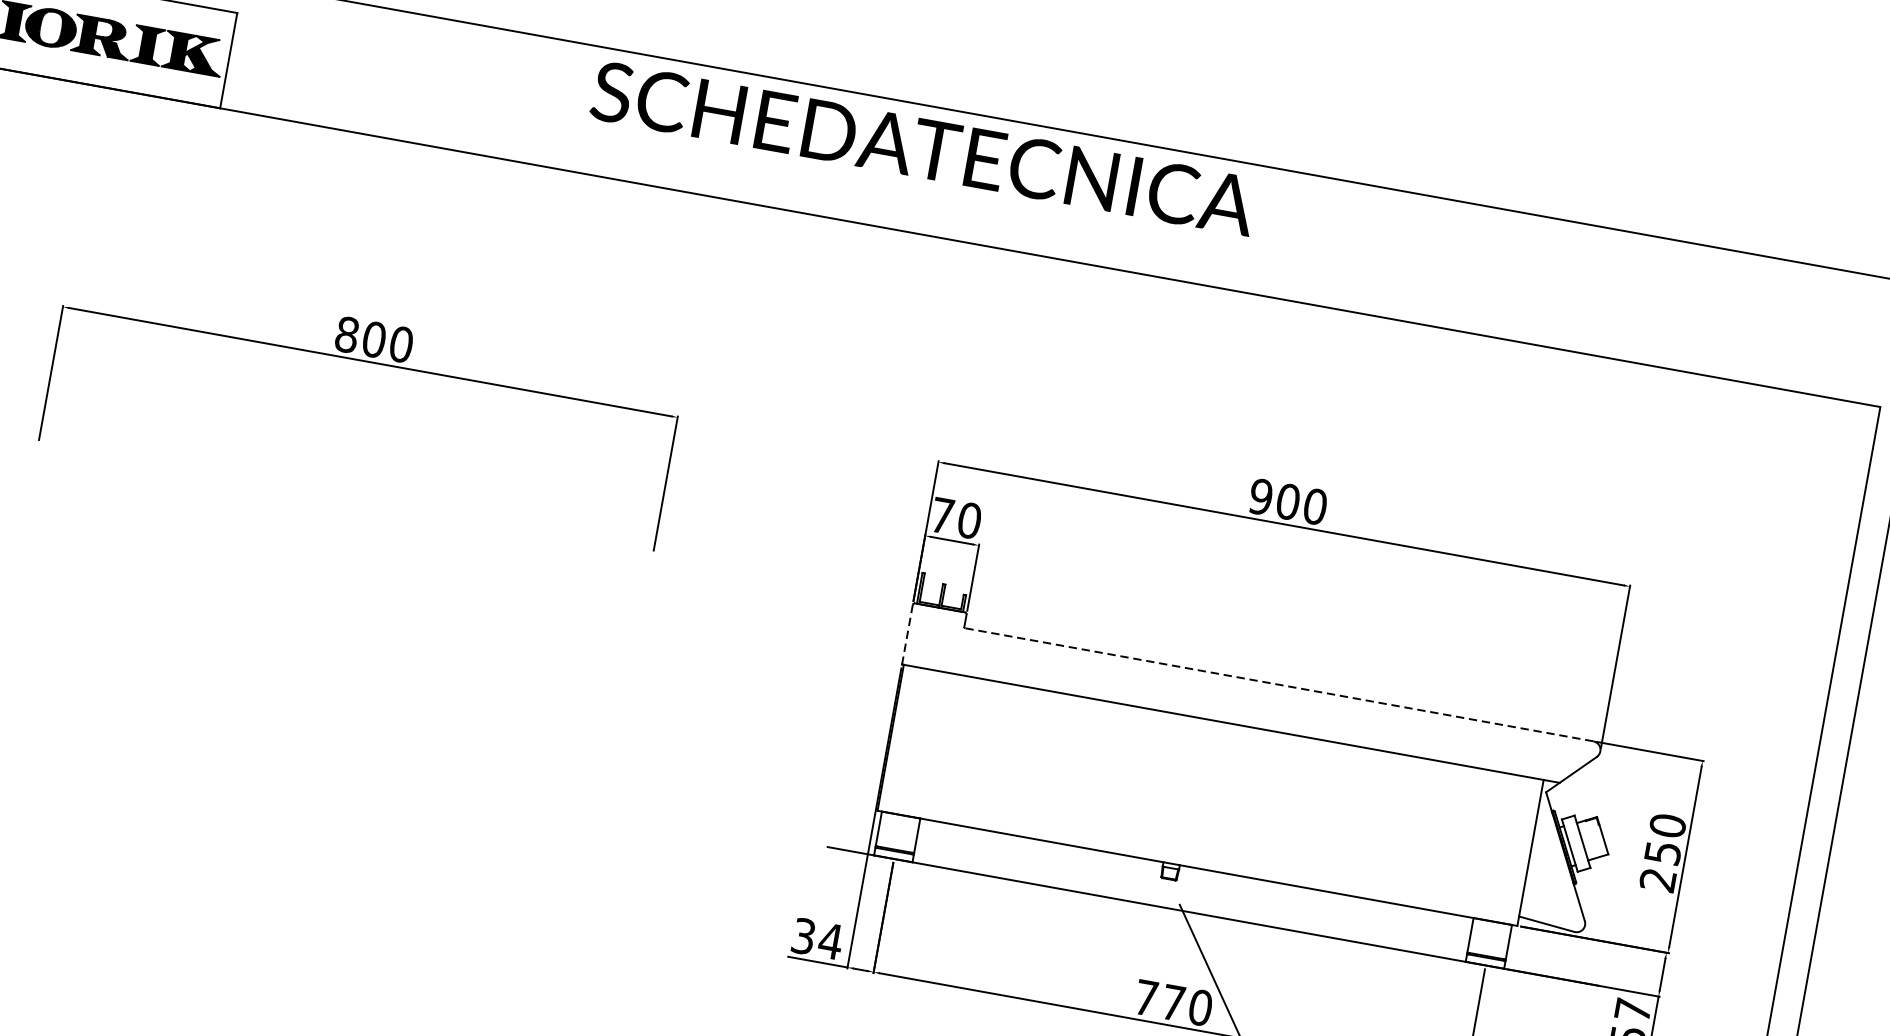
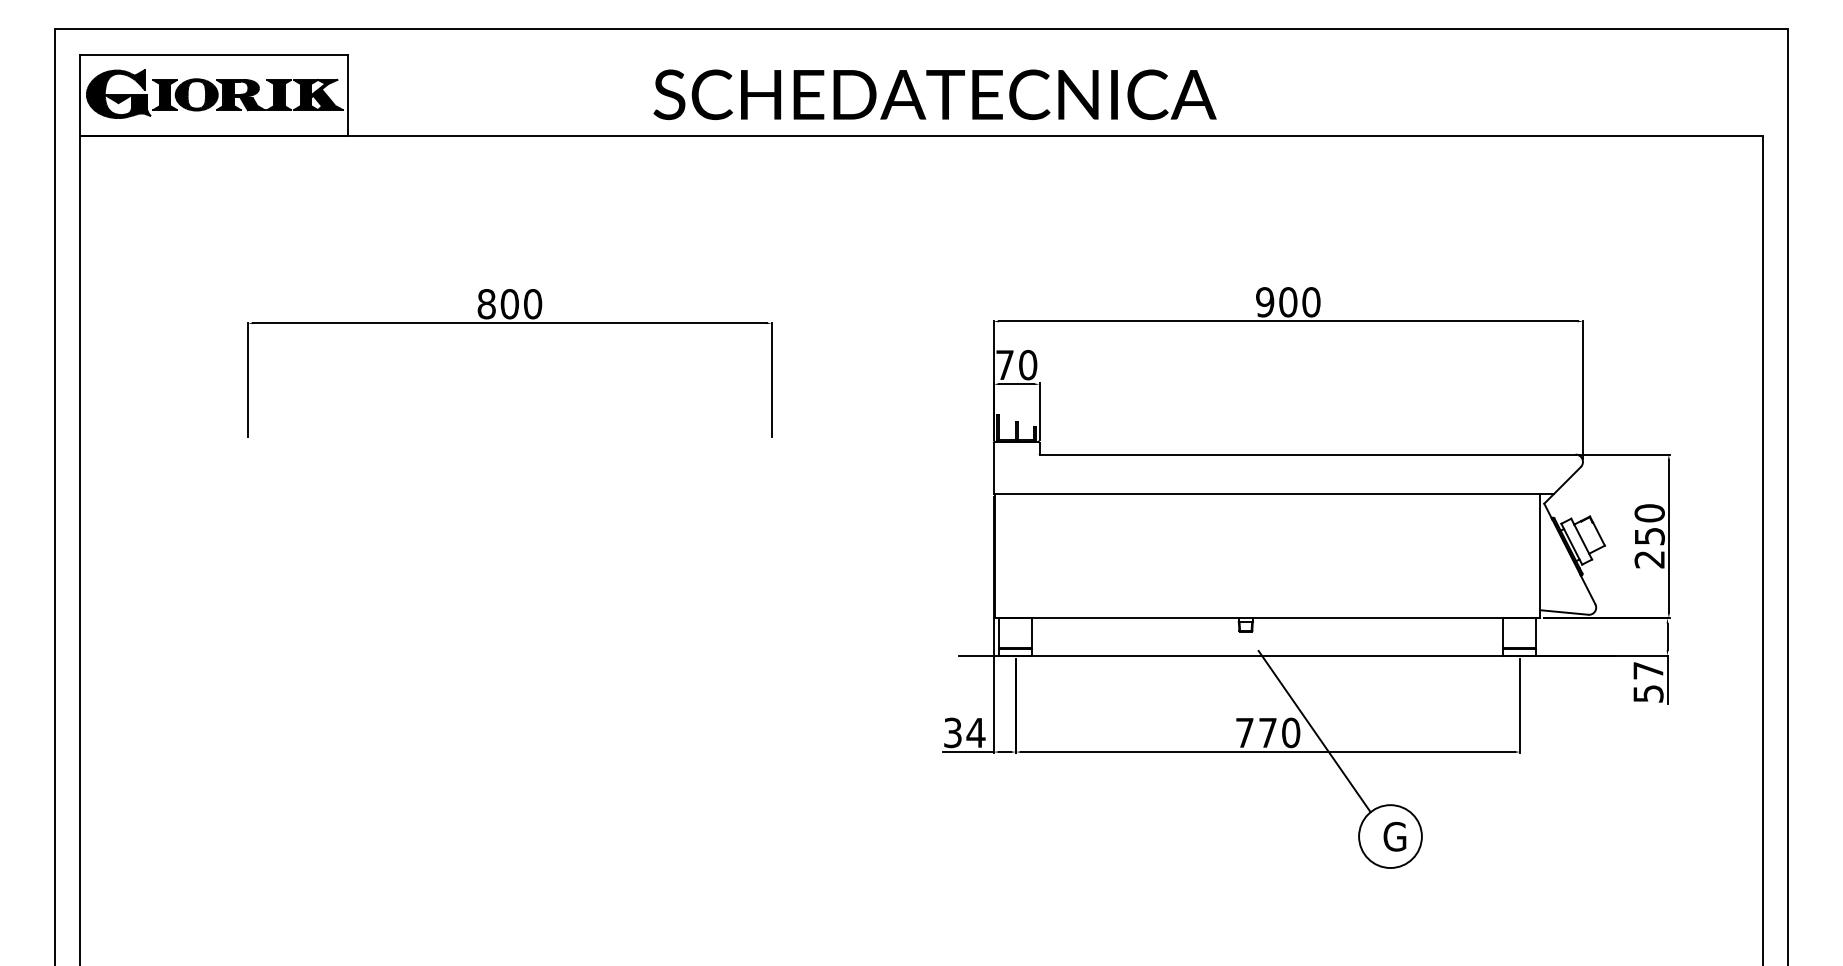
text: (923, 148) -> (934, 94), moved
line: (907, 634) -> (993, 468), dashed -> solid
line: (1279, 684) -> (1308, 454), dashed -> solid

